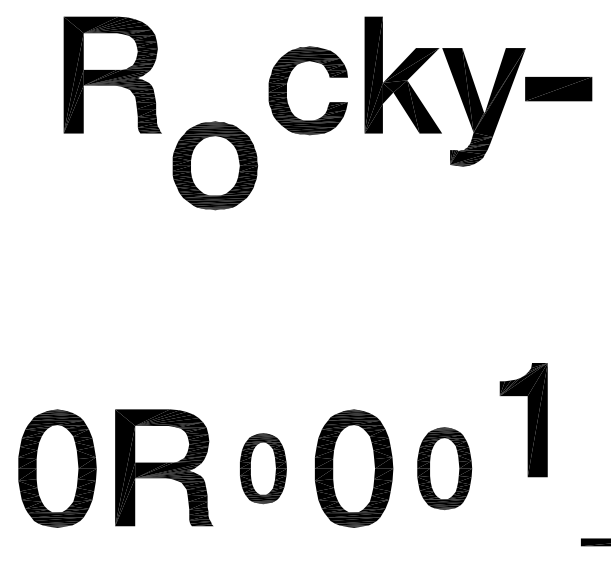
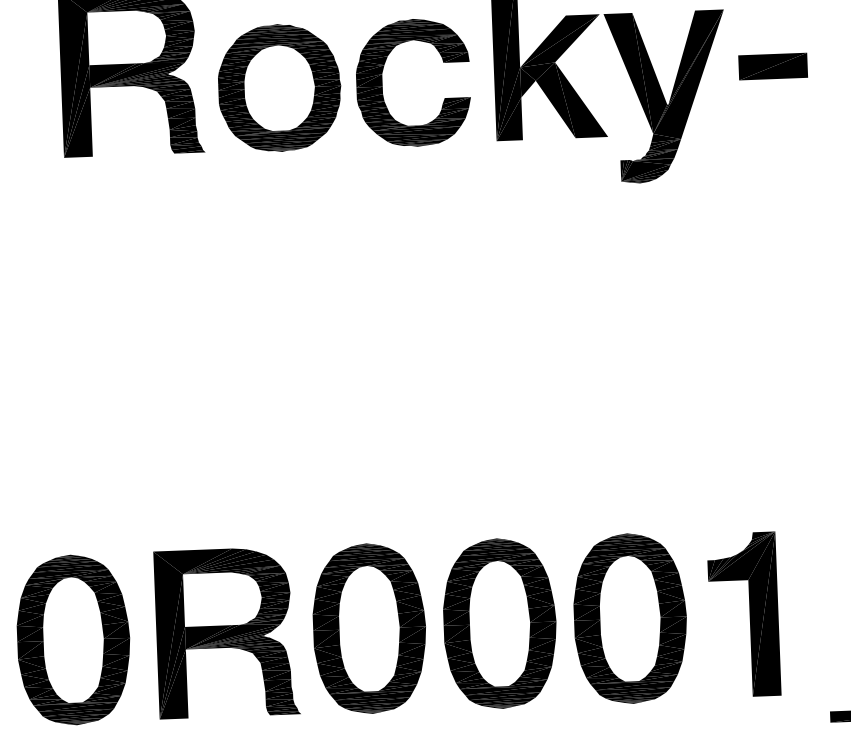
part: (558, 88) -> (772, 65), size x0.71
part: (215, 165) -> (279, 87), moved
part: (523, 420) -> (743, 615), moved
part: (263, 468) -> (369, 628), size x1.67
part: (444, 468) -> (630, 618), size x1.43

